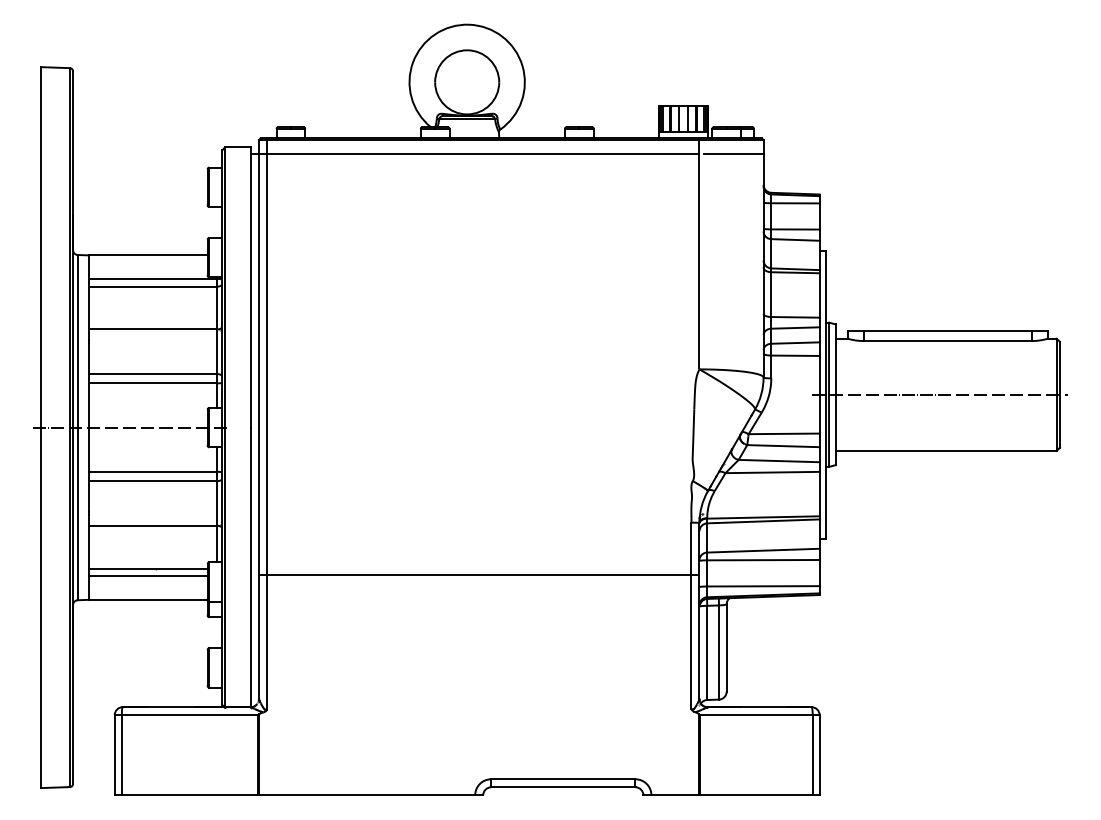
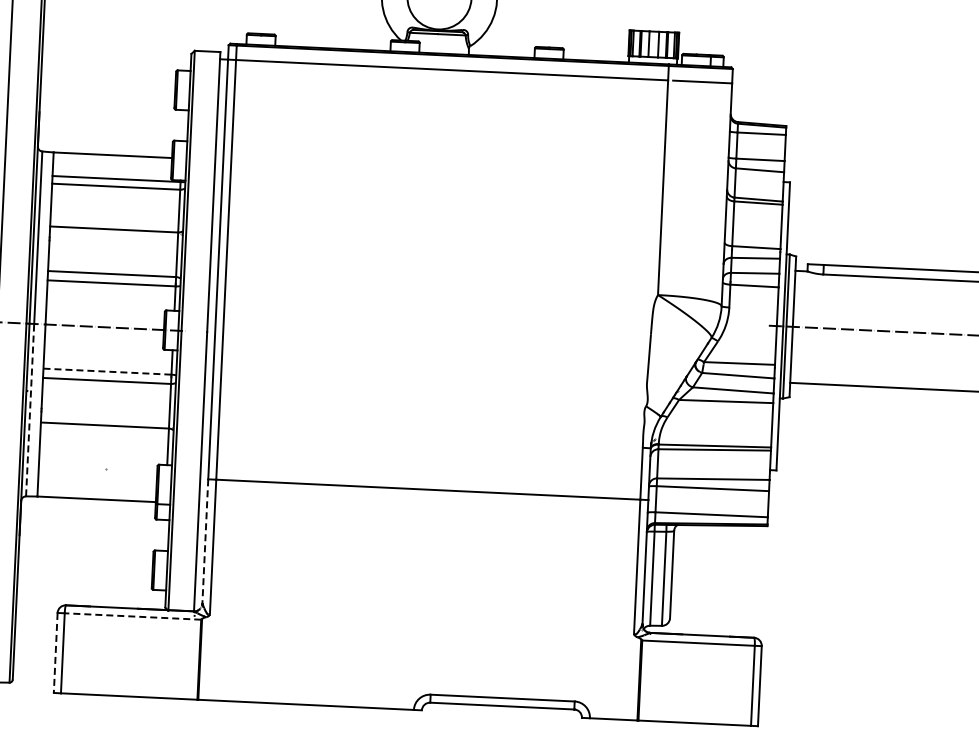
line: (153, 471) -> (107, 371), solid -> dashed
line: (77, 513) -> (29, 409), solid -> dashed
line: (148, 568) -> (98, 468), removed
line: (148, 576) -> (97, 476), removed
line: (258, 637) -> (204, 542), solid -> dashed
line: (189, 715) -> (132, 616), solid -> dashed
line: (114, 755) -> (55, 653), solid -> dashed

